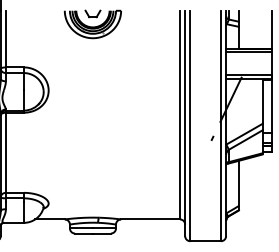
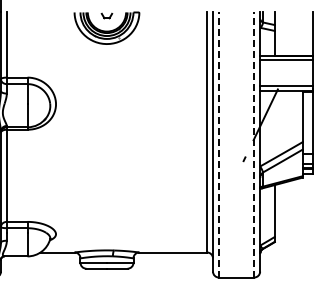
part: (92, 13) -> (106, 15), size x0.6
line: (189, 126) -> (218, 145), solid -> dashed
line: (221, 126) -> (254, 145), solid -> dashed

